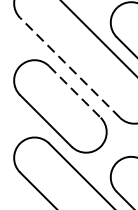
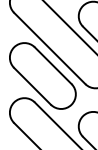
line: (69, 67) -> (49, 48), dashed -> solid
line: (75, 91) -> (53, 65), dashed -> solid

